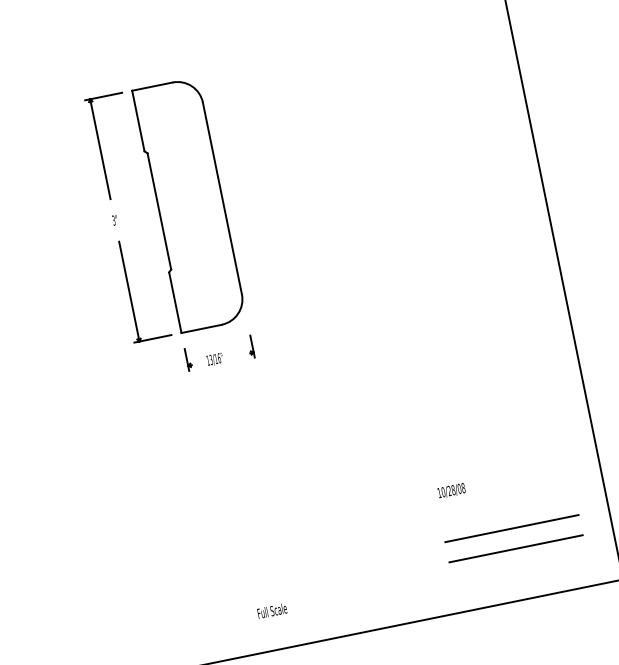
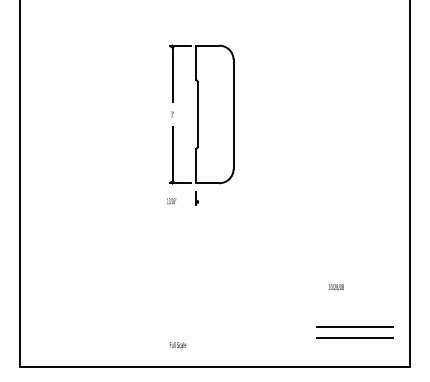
part: (250, 346) -> (232, 198), removed
text: (214, 359) -> (171, 201), moved
text: (450, 491) -> (335, 287), moved
text: (272, 609) -> (178, 344), moved

